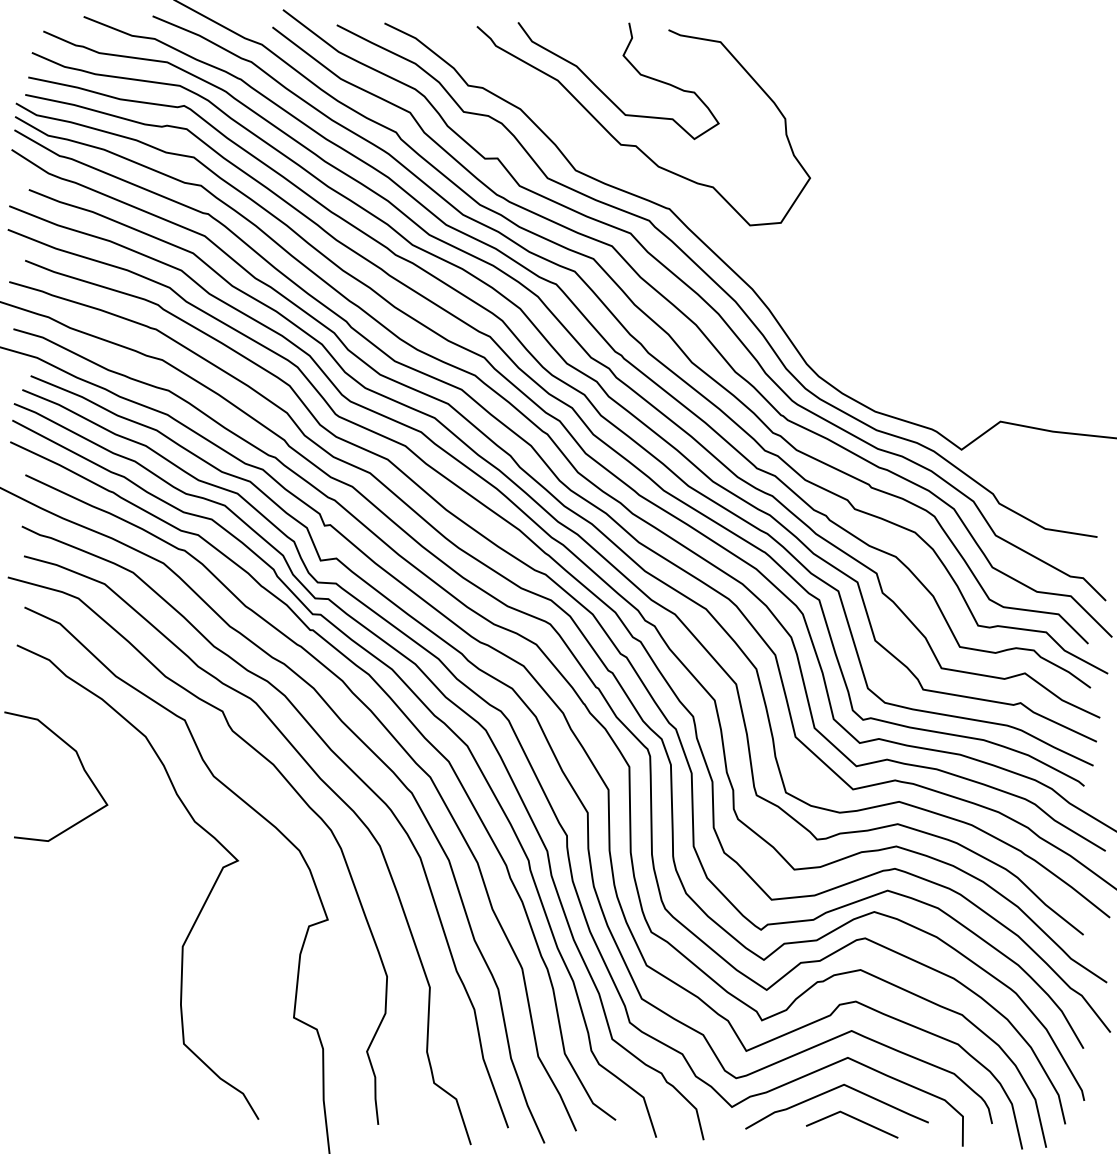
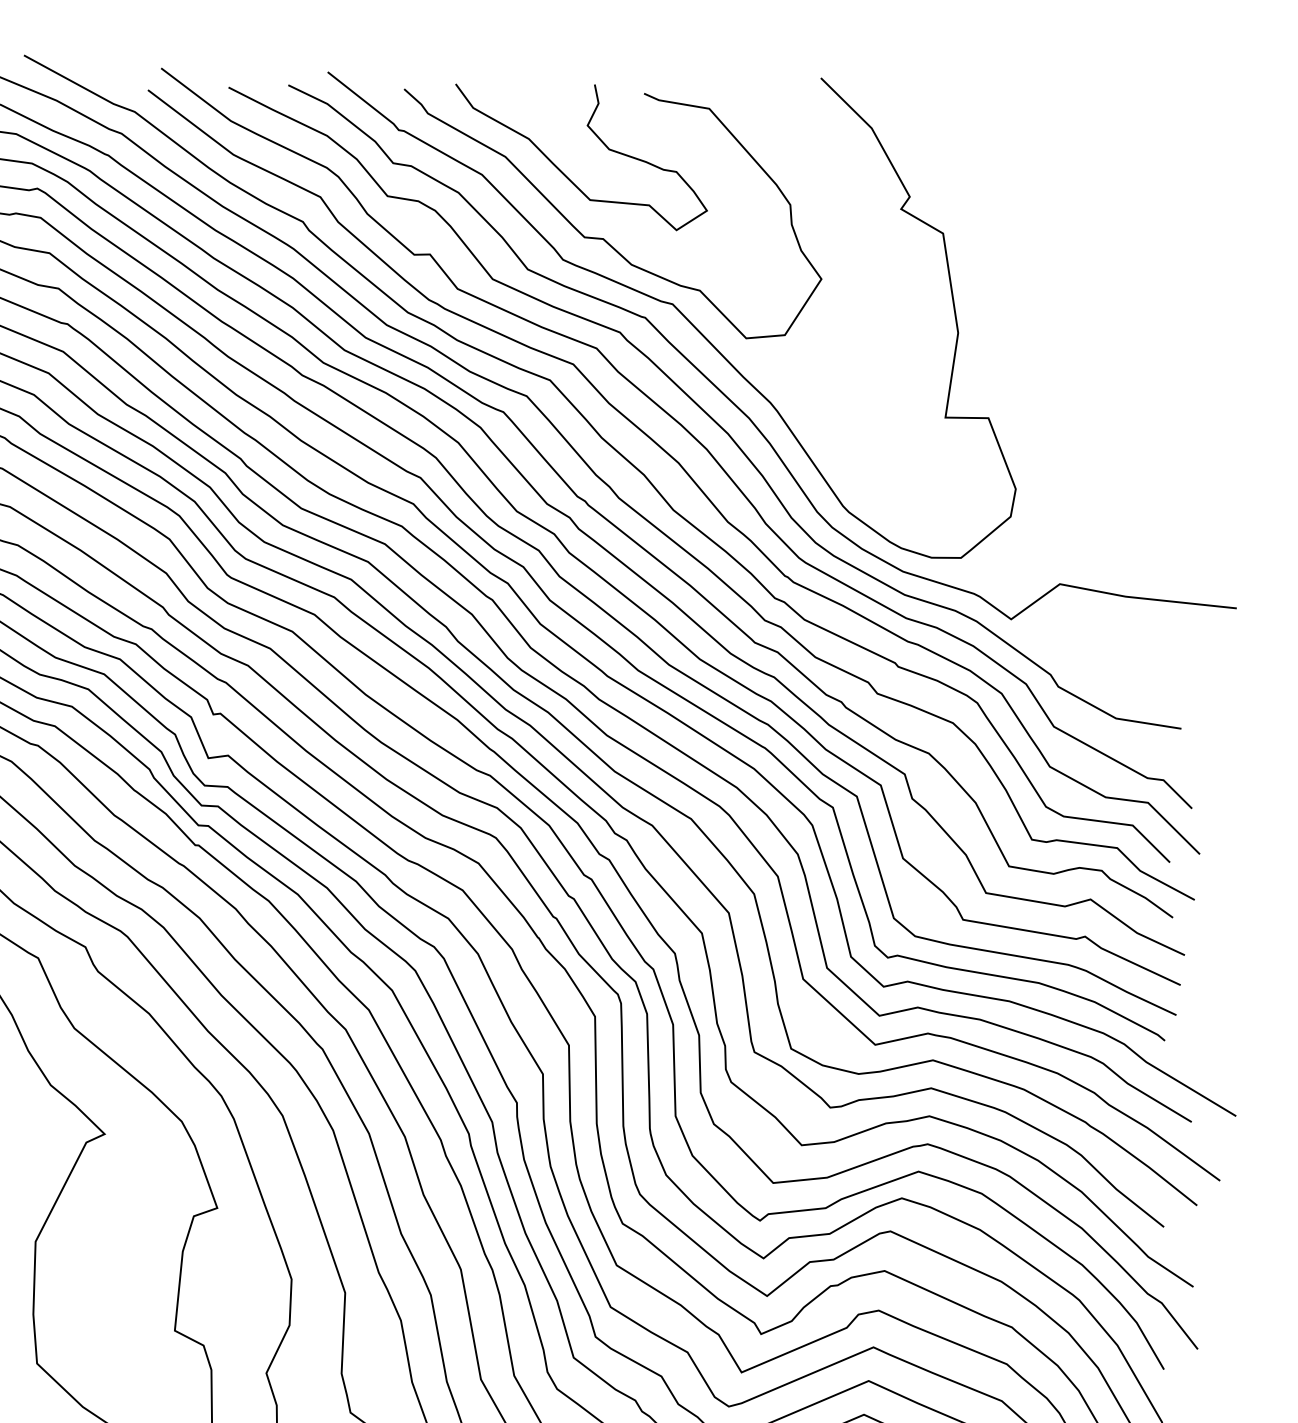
curve: (694, 202) -> (676, 309), added

